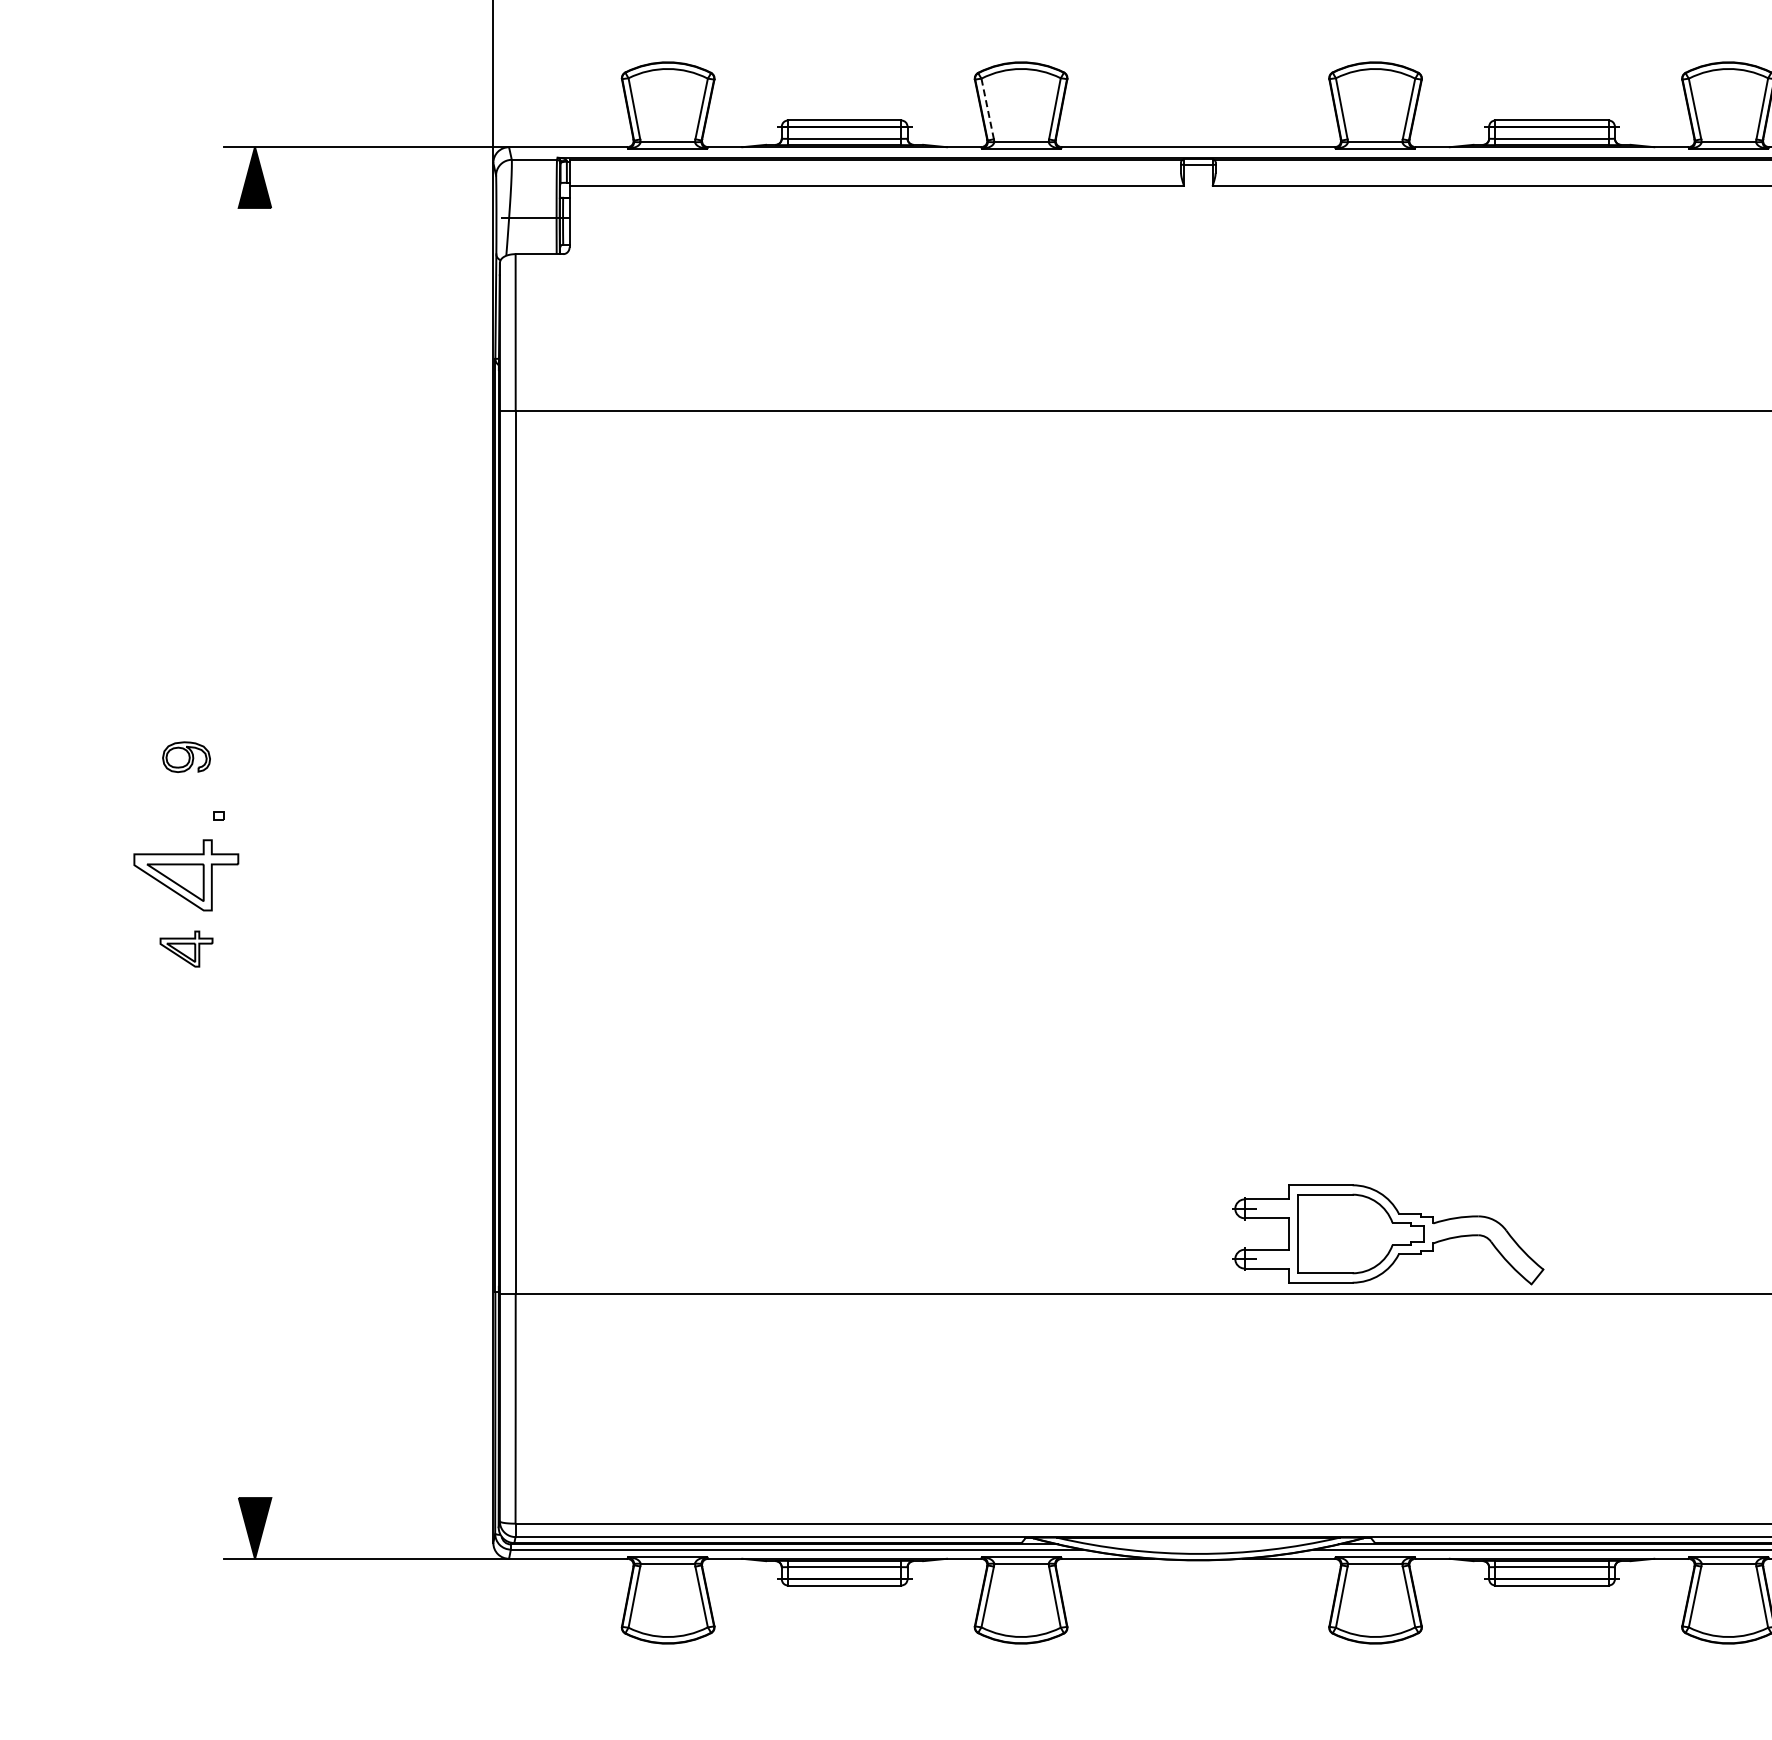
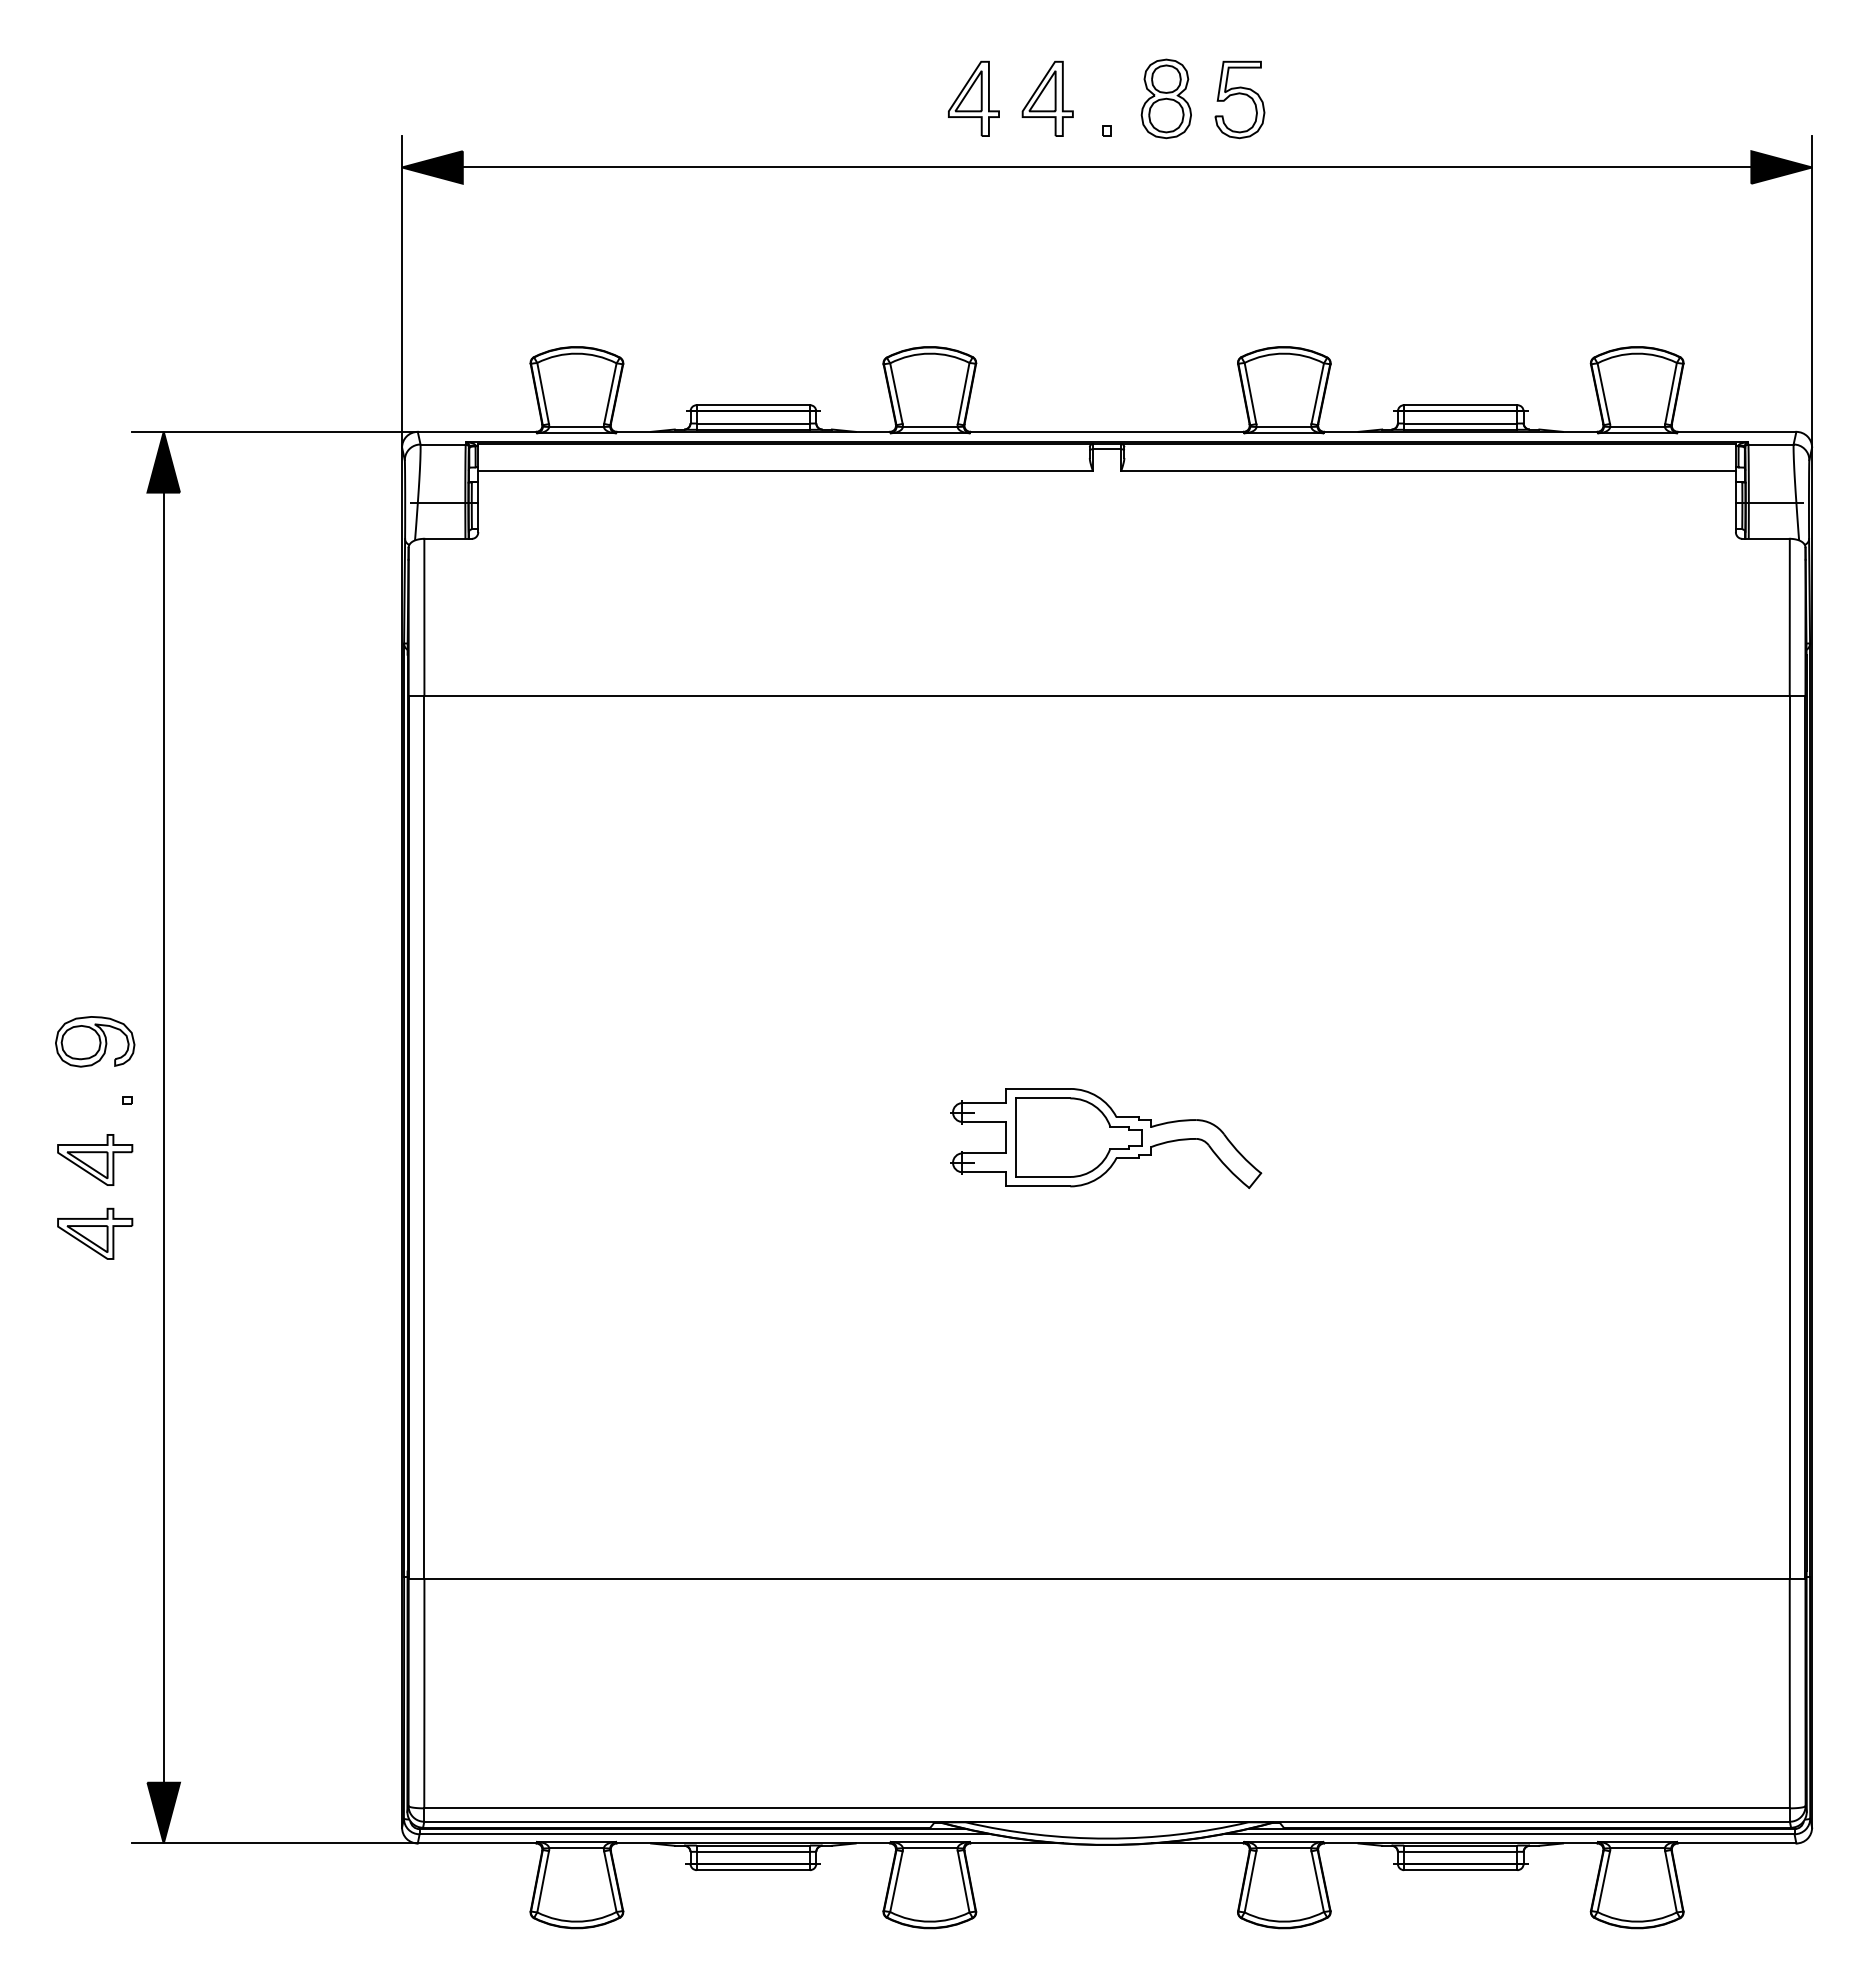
line: (987, 108) -> (896, 393), dashed -> solid
part: (186, 756) -> (95, 1041), size x1.67
line: (254, 852) -> (163, 1137), added
part: (186, 874) -> (95, 1159), size x0.71
part: (186, 948) -> (95, 1233), size x1.43
part: (1388, 1234) -> (1106, 1138), moved

